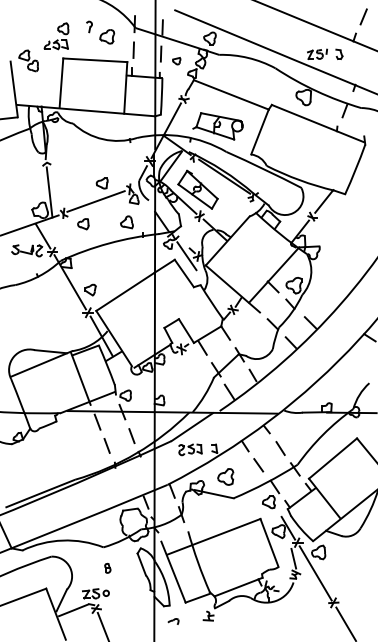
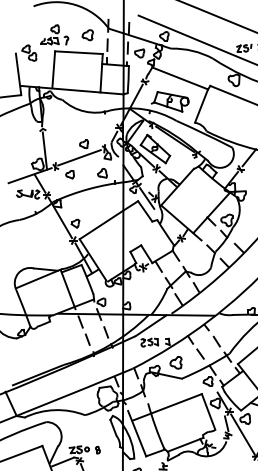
part: (89, 26) -> (66, 40), moved
part: (176, 60) -> (139, 52), size x1.67
part: (107, 567) -> (97, 449), moved

